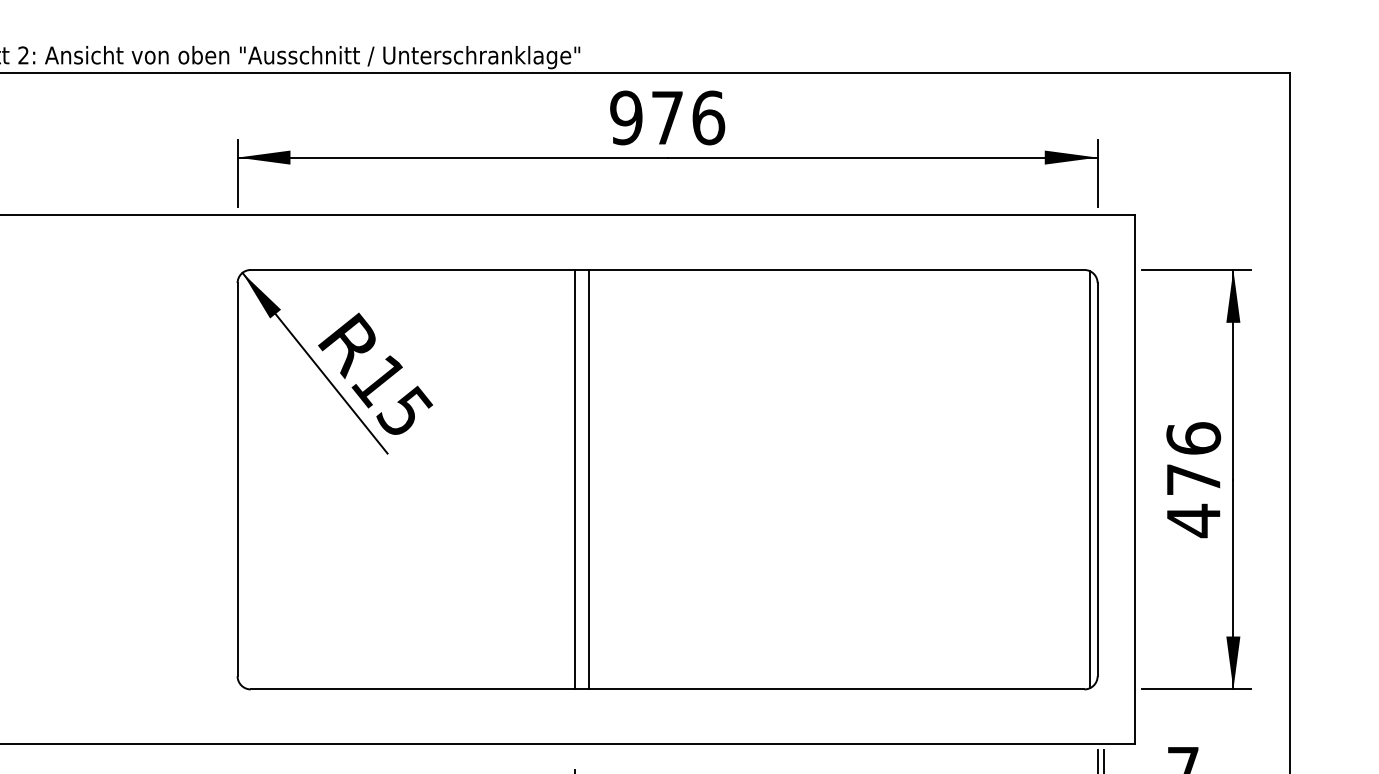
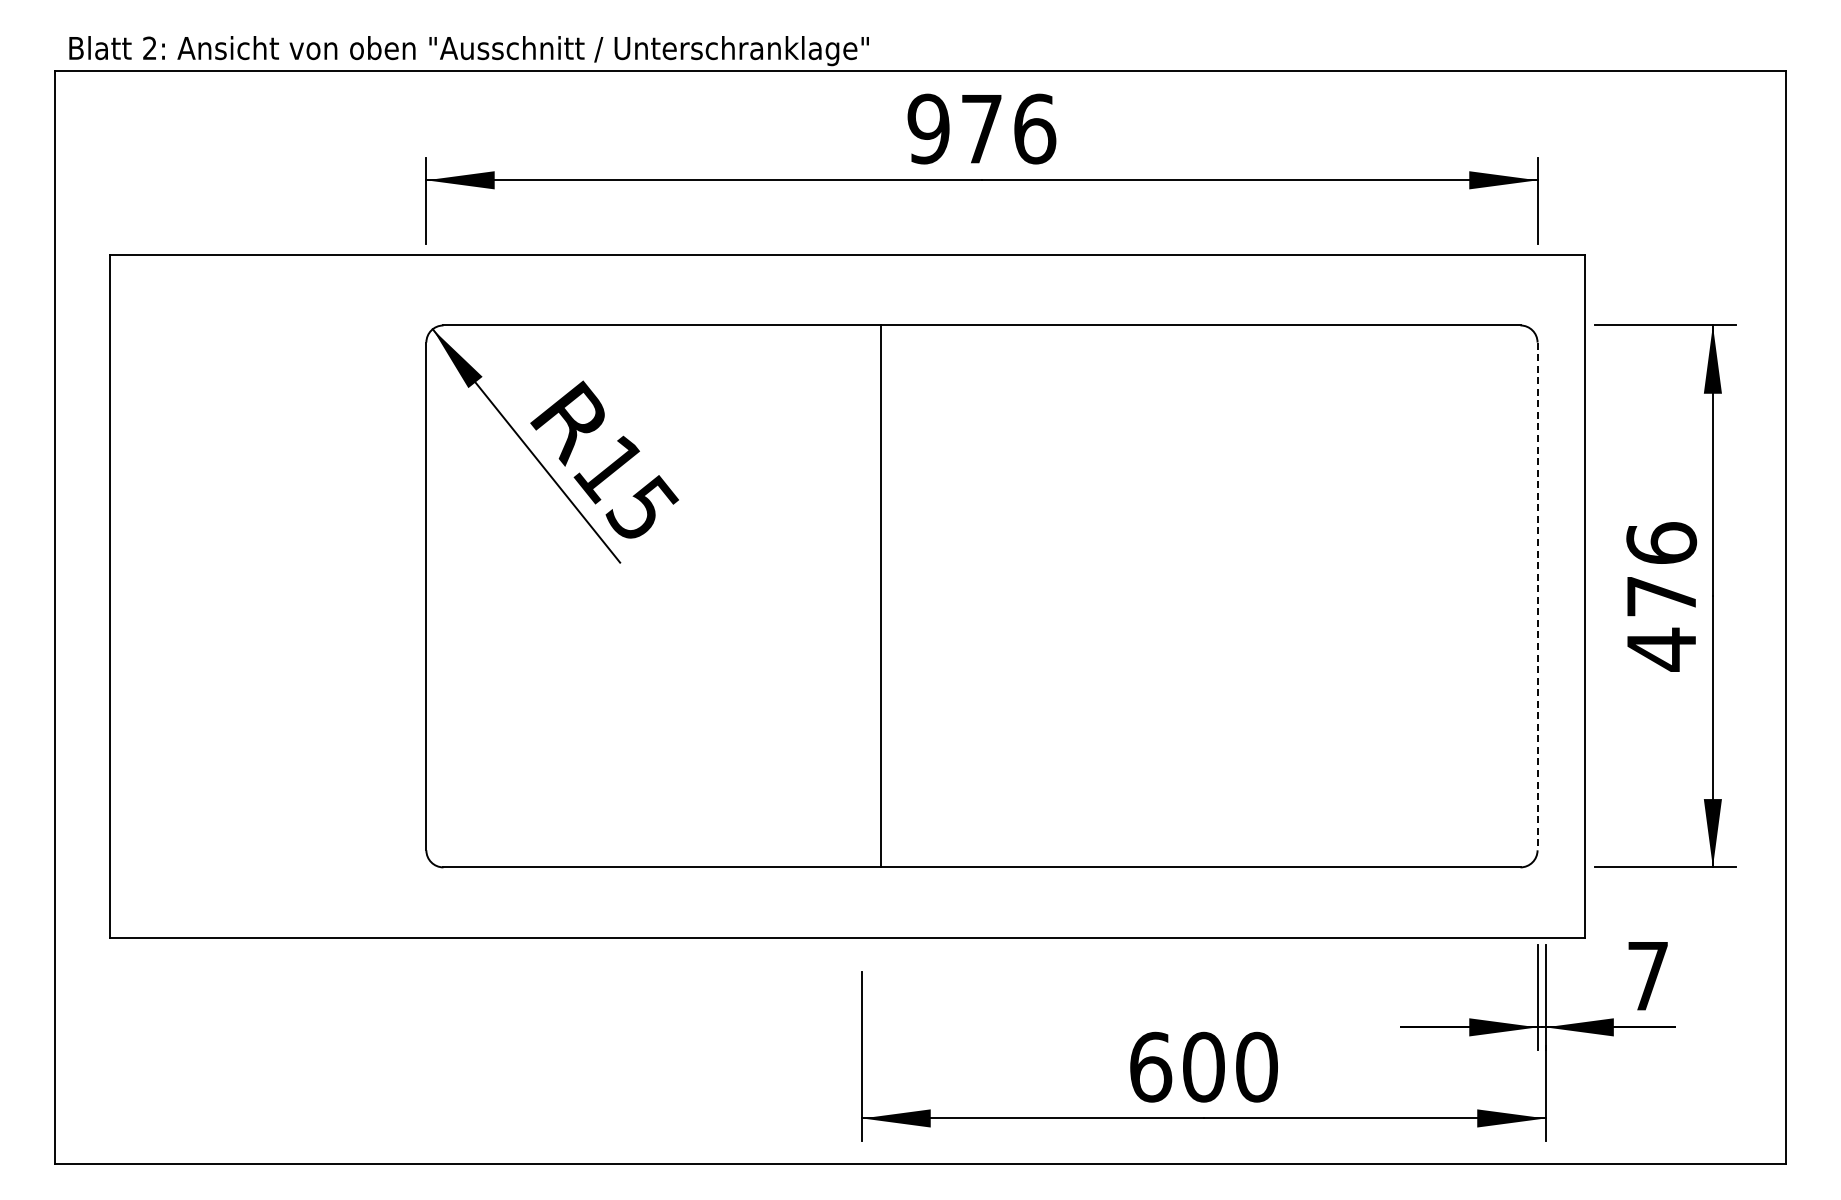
line: (1089, 478) -> (1527, 595), removed
line: (575, 479) -> (862, 596), removed
line: (1097, 479) -> (1537, 596), solid -> dashed

